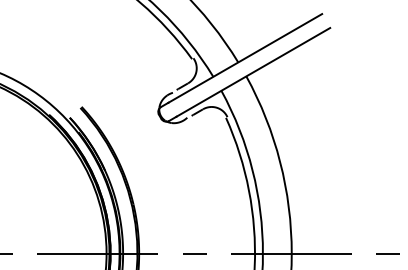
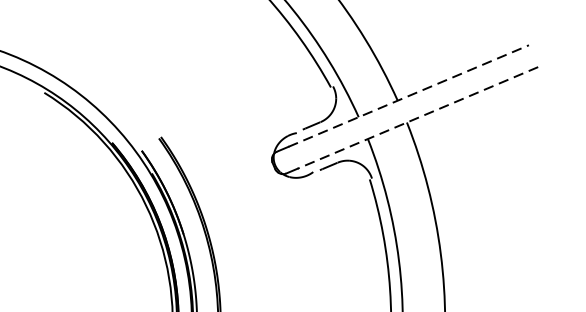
line: (245, 58) -> (408, 96), solid -> dashed
line: (253, 72) -> (418, 118), solid -> dashed

